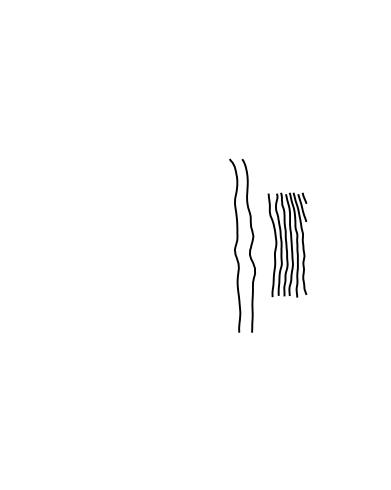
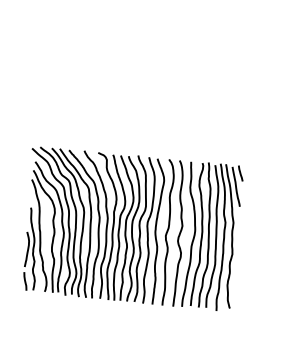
part: (287, 244) -> (210, 235), size x1.67
part: (147, 245) -> (93, 224), added

